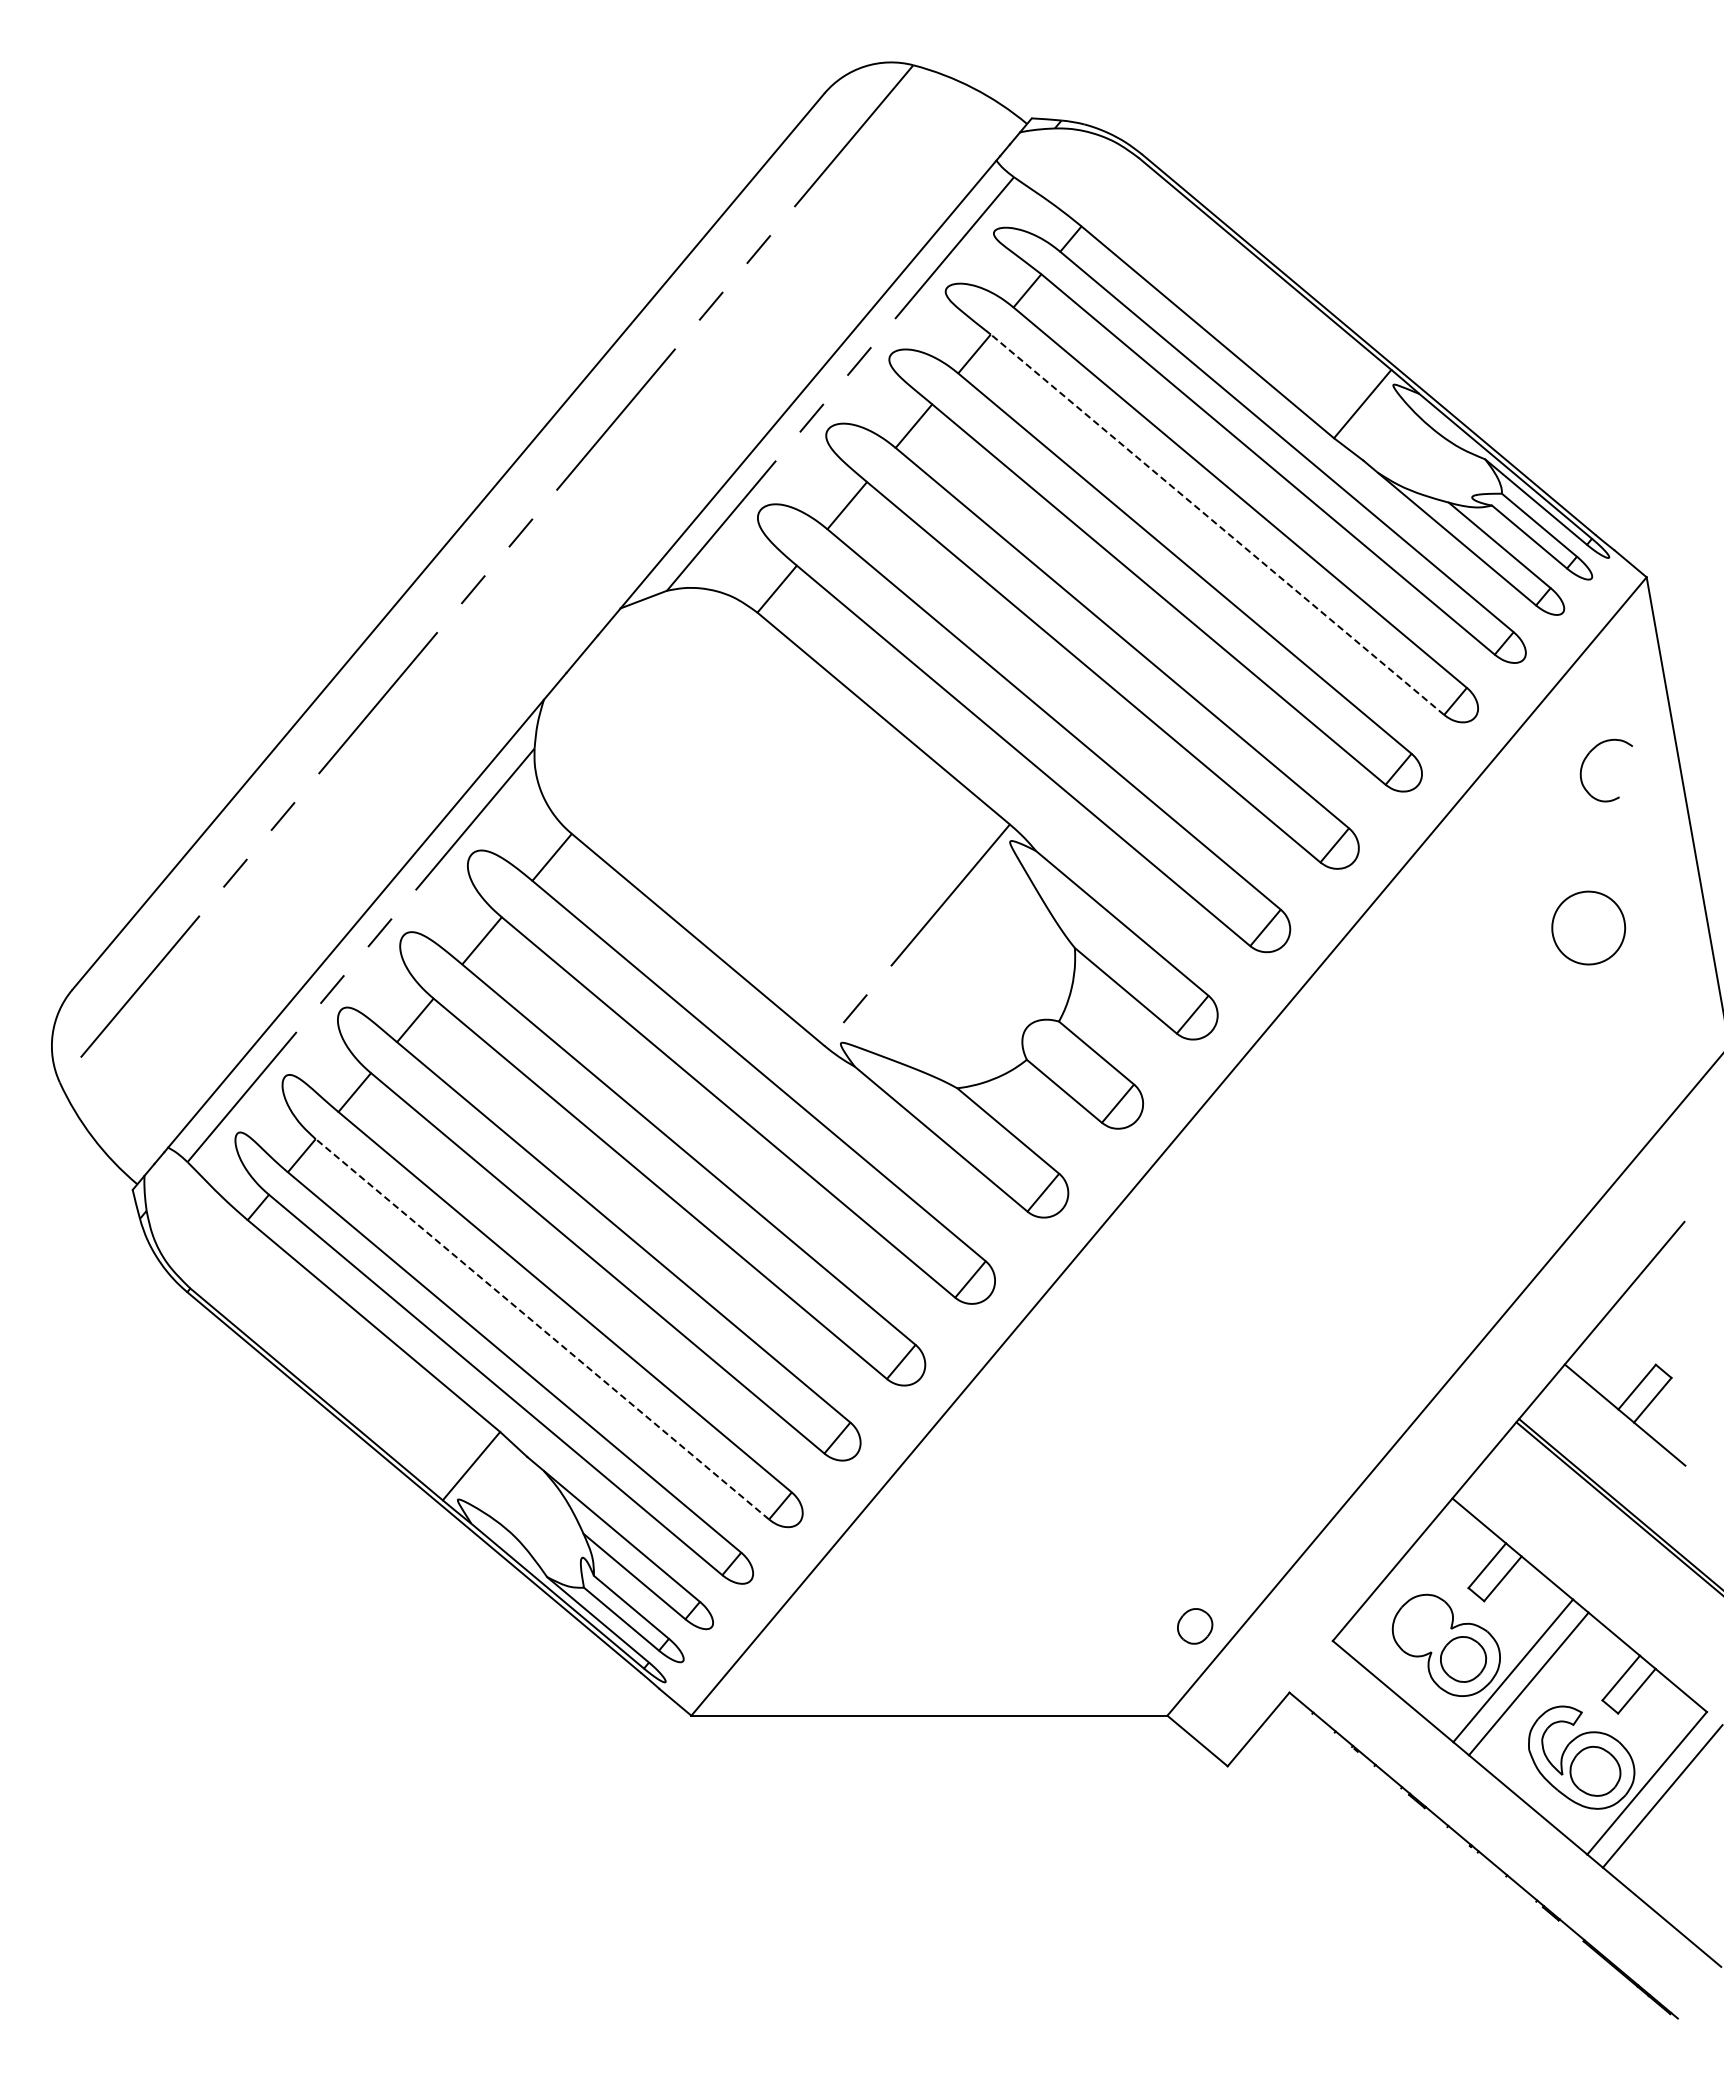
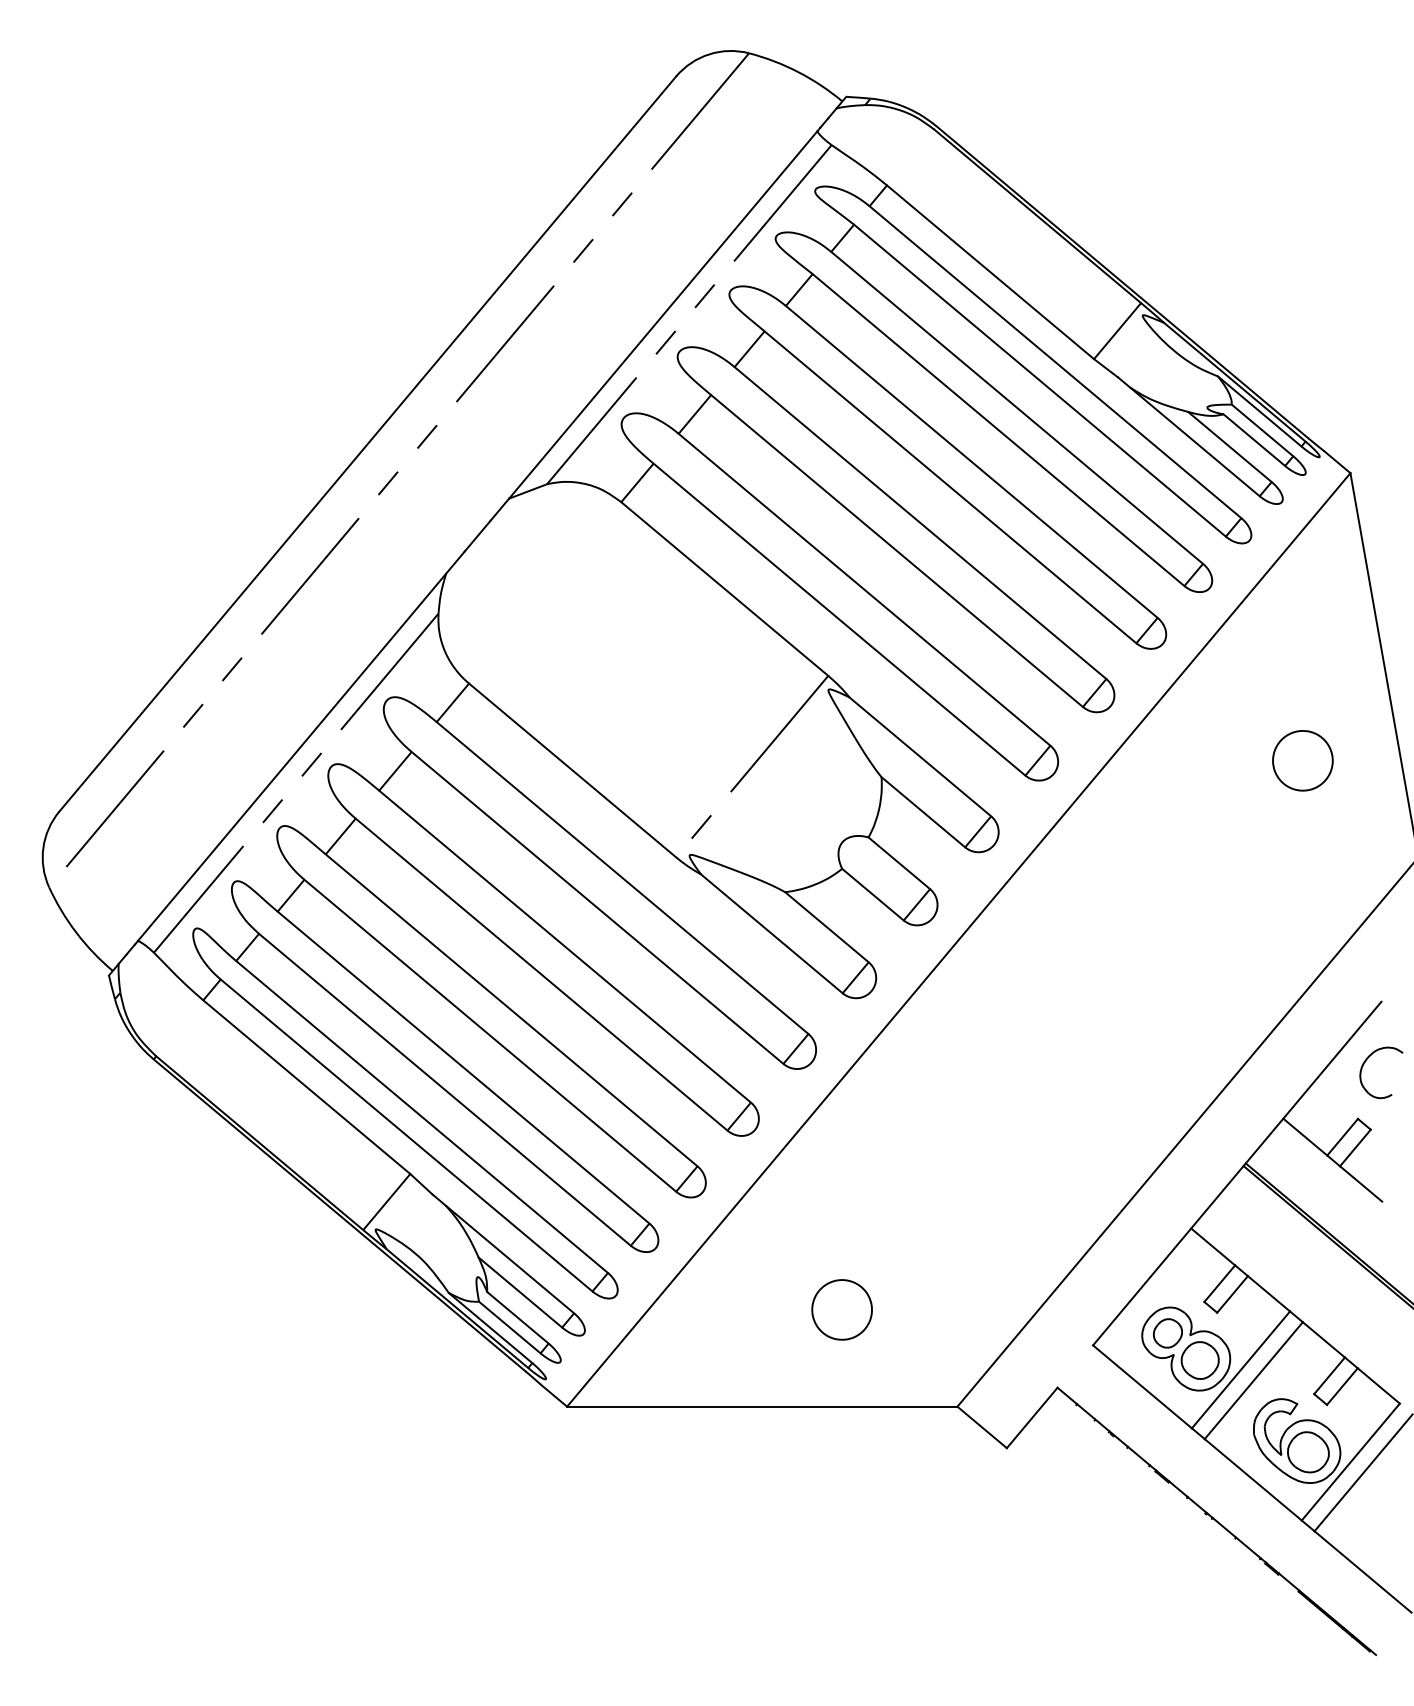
line: (1217, 524) -> (998, 429), dashed -> solid
part: (1587, 757) -> (1365, 1062), moved
line: (542, 1329) -> (445, 1089), dashed -> solid
part: (1026, 1597) -> (841, 1309), added
part: (1195, 1626) -> (1168, 1333), moved

